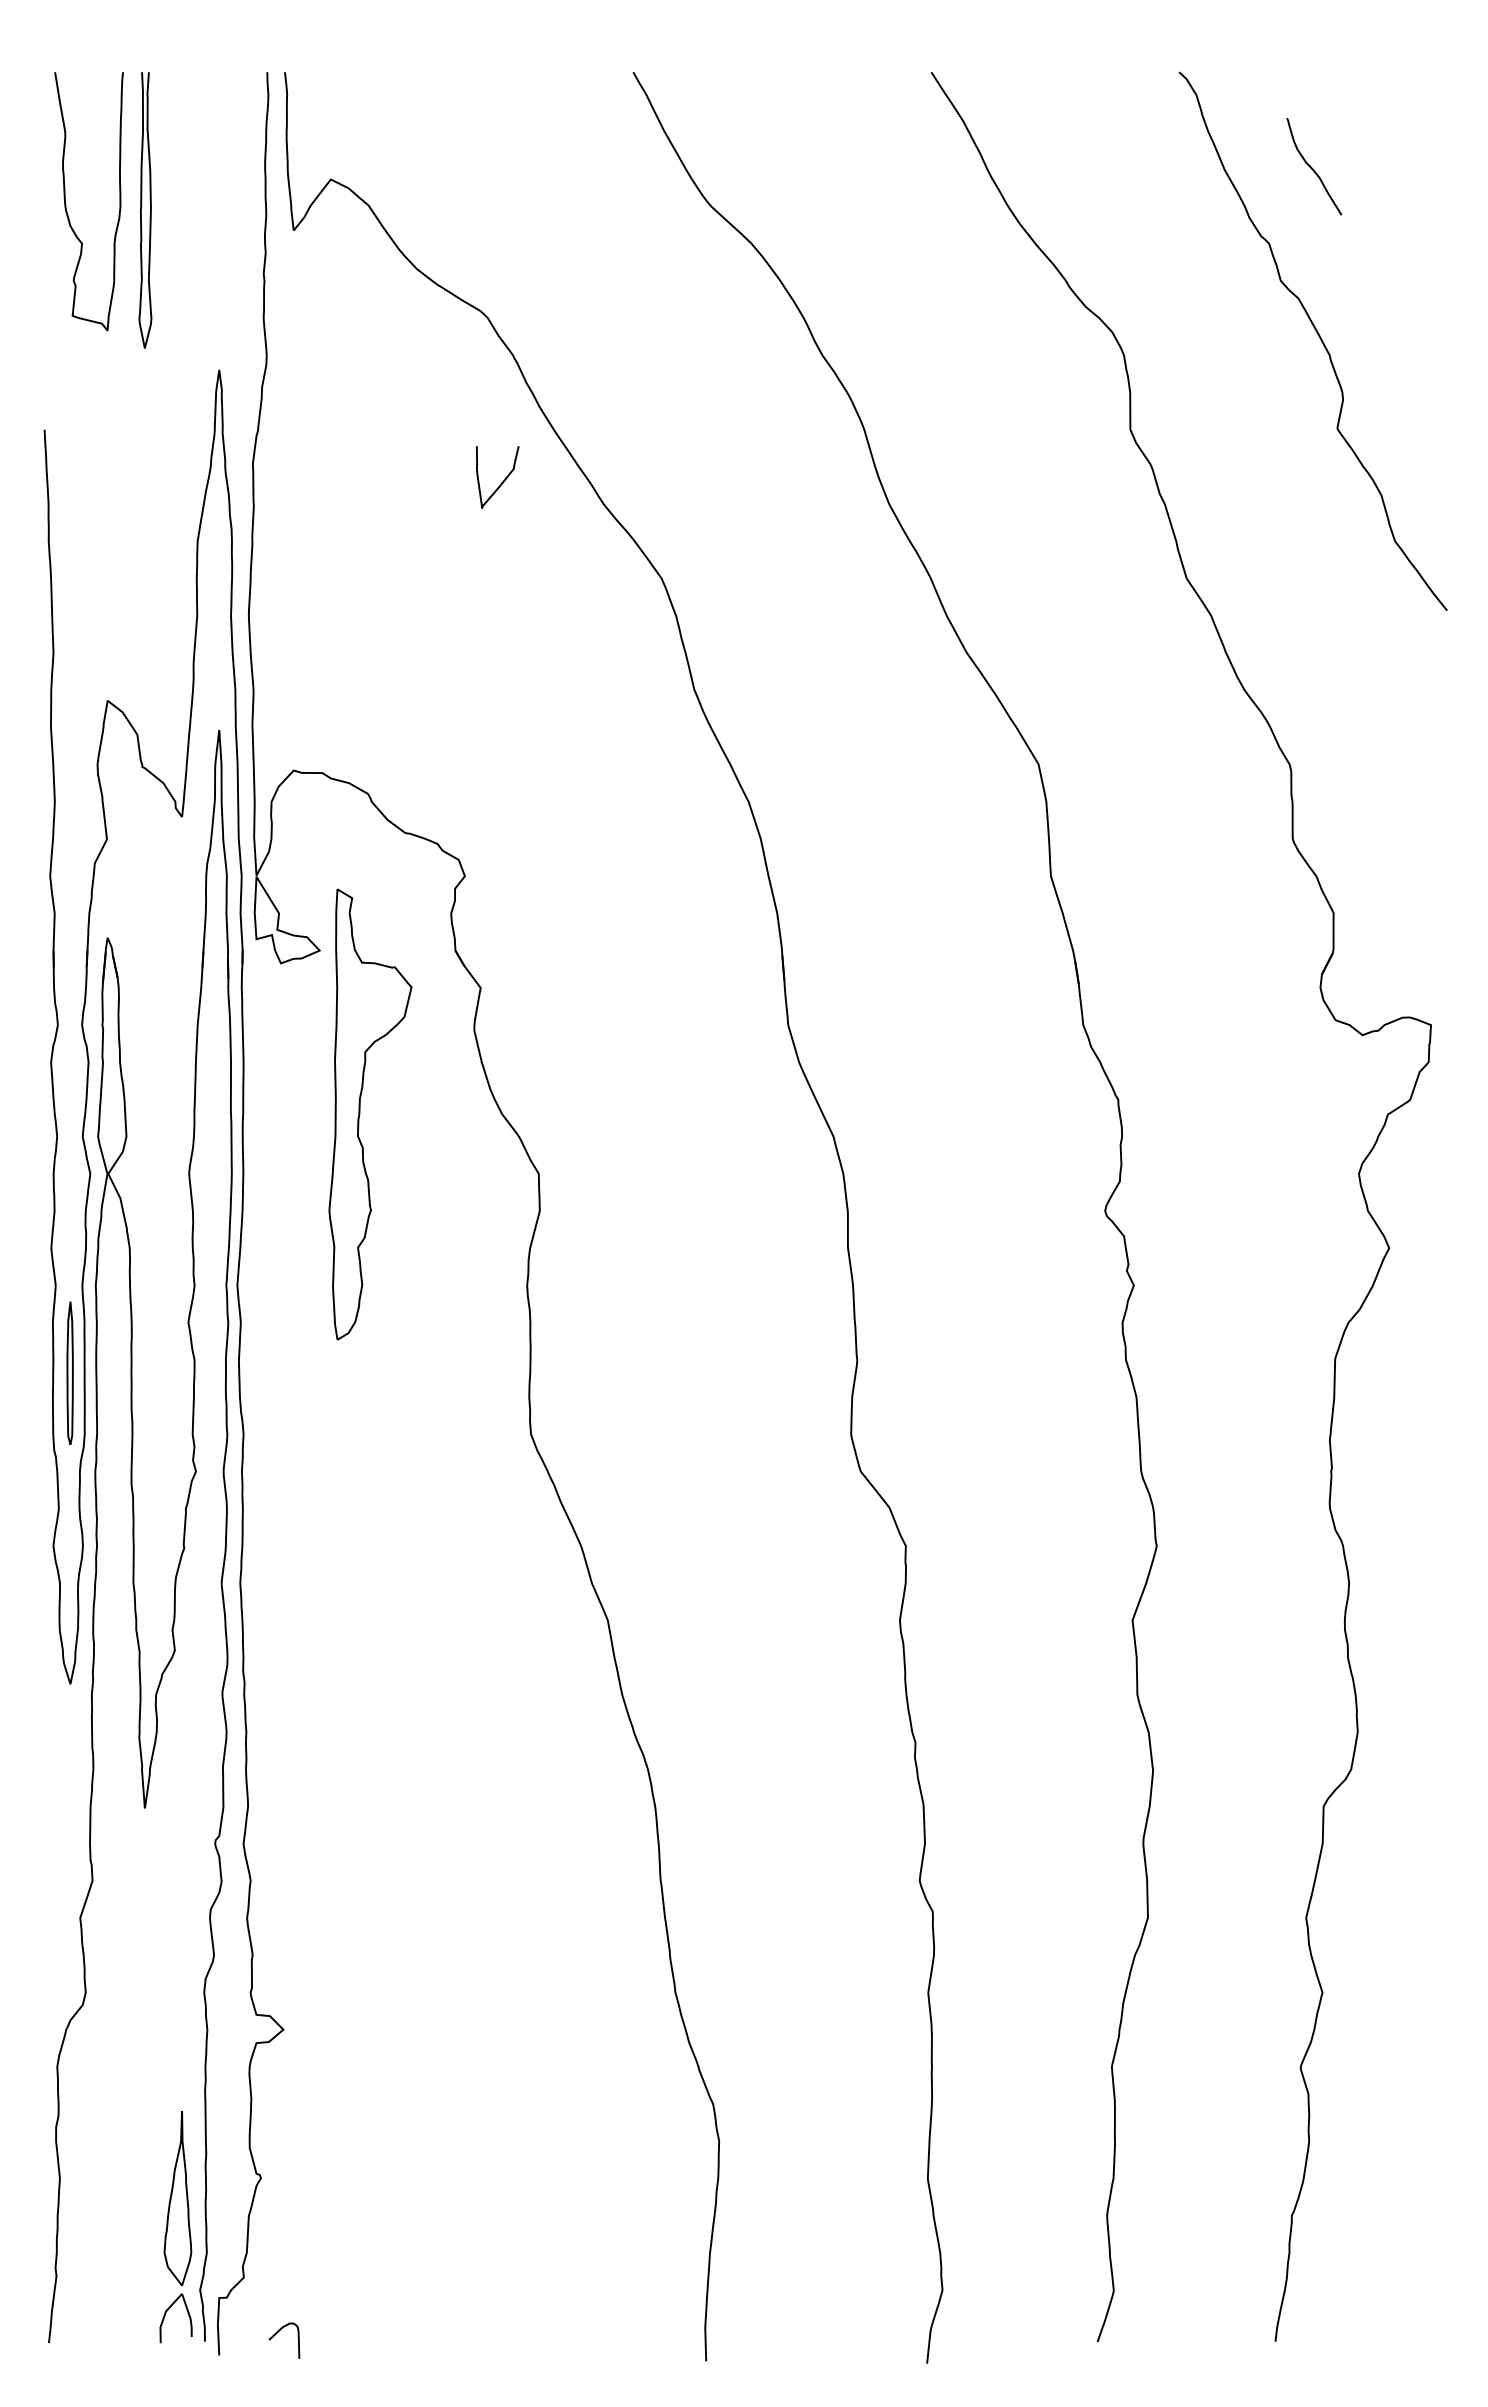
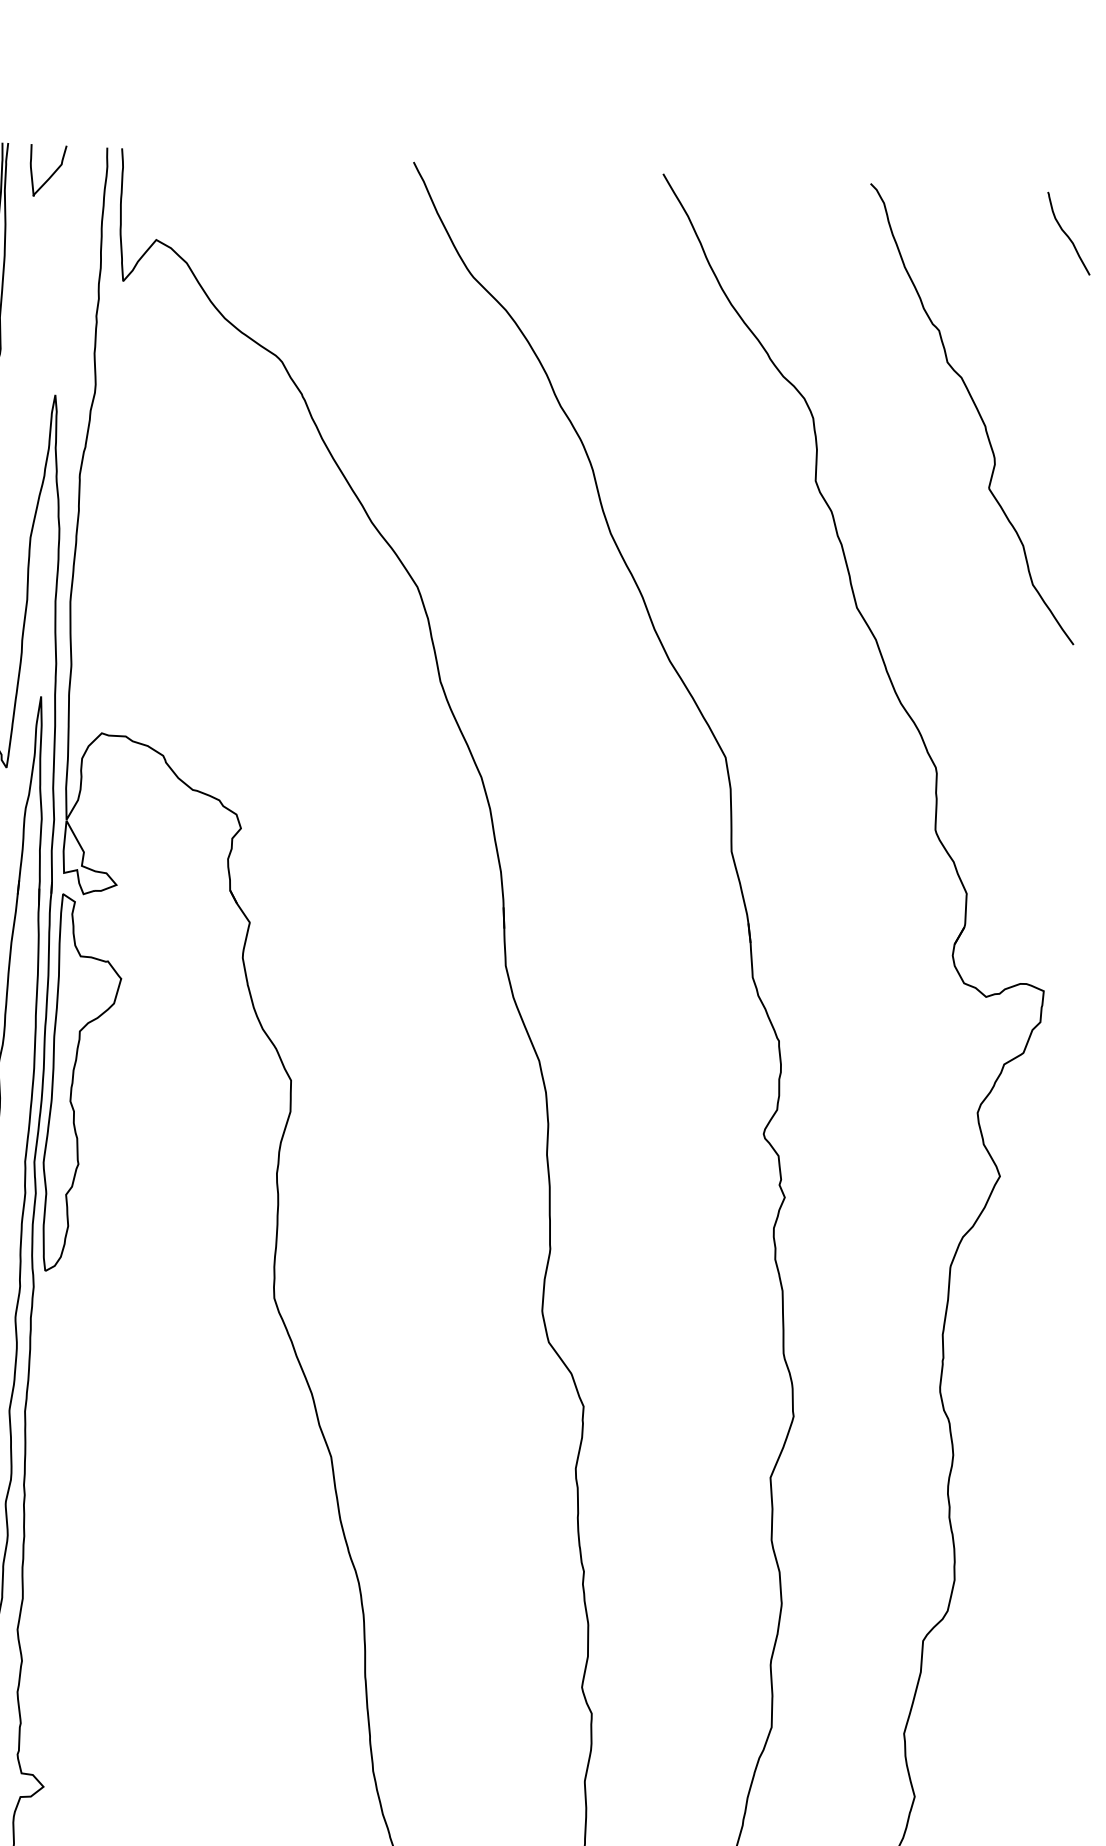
curve: (1312, 167) -> (1067, 234), moved
curve: (502, 481) -> (51, 174), moved
part: (360, 1114) -> (73, 1083), moved

